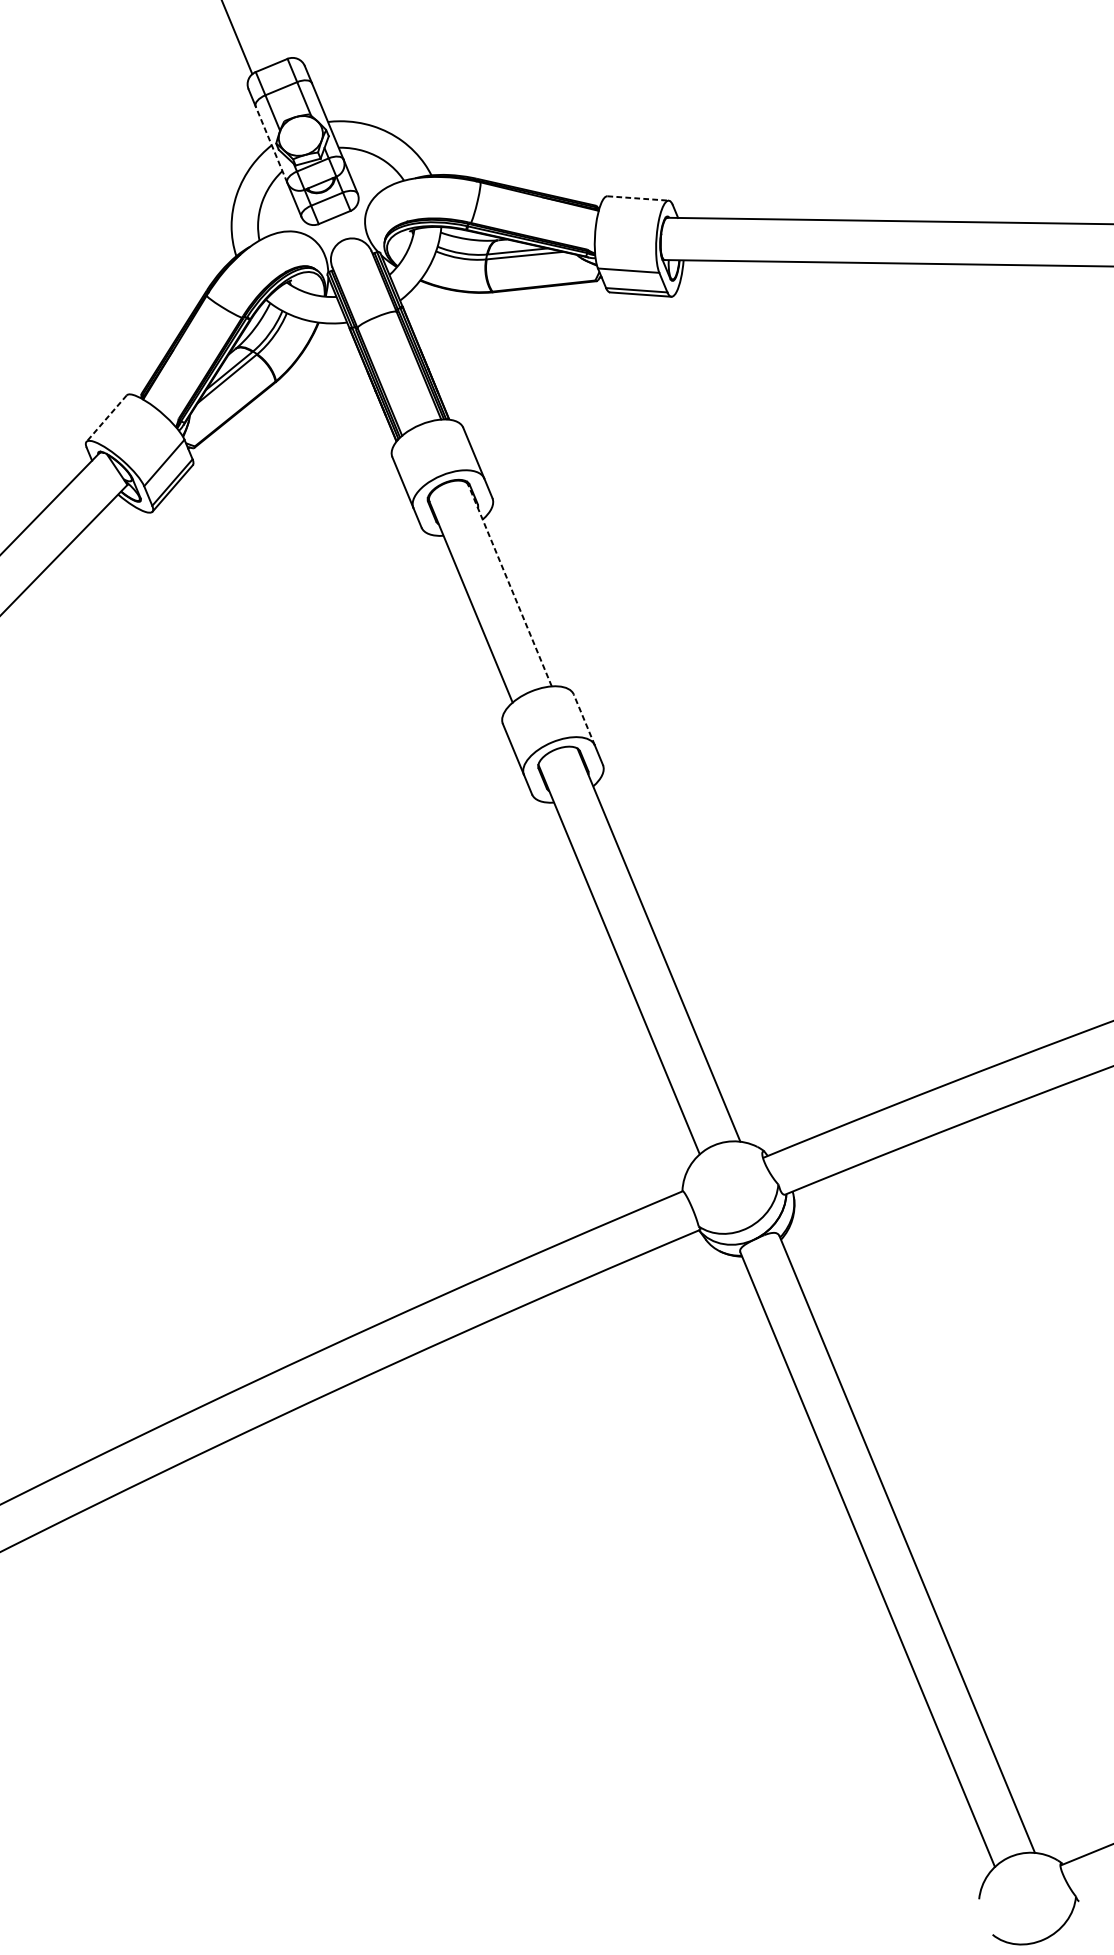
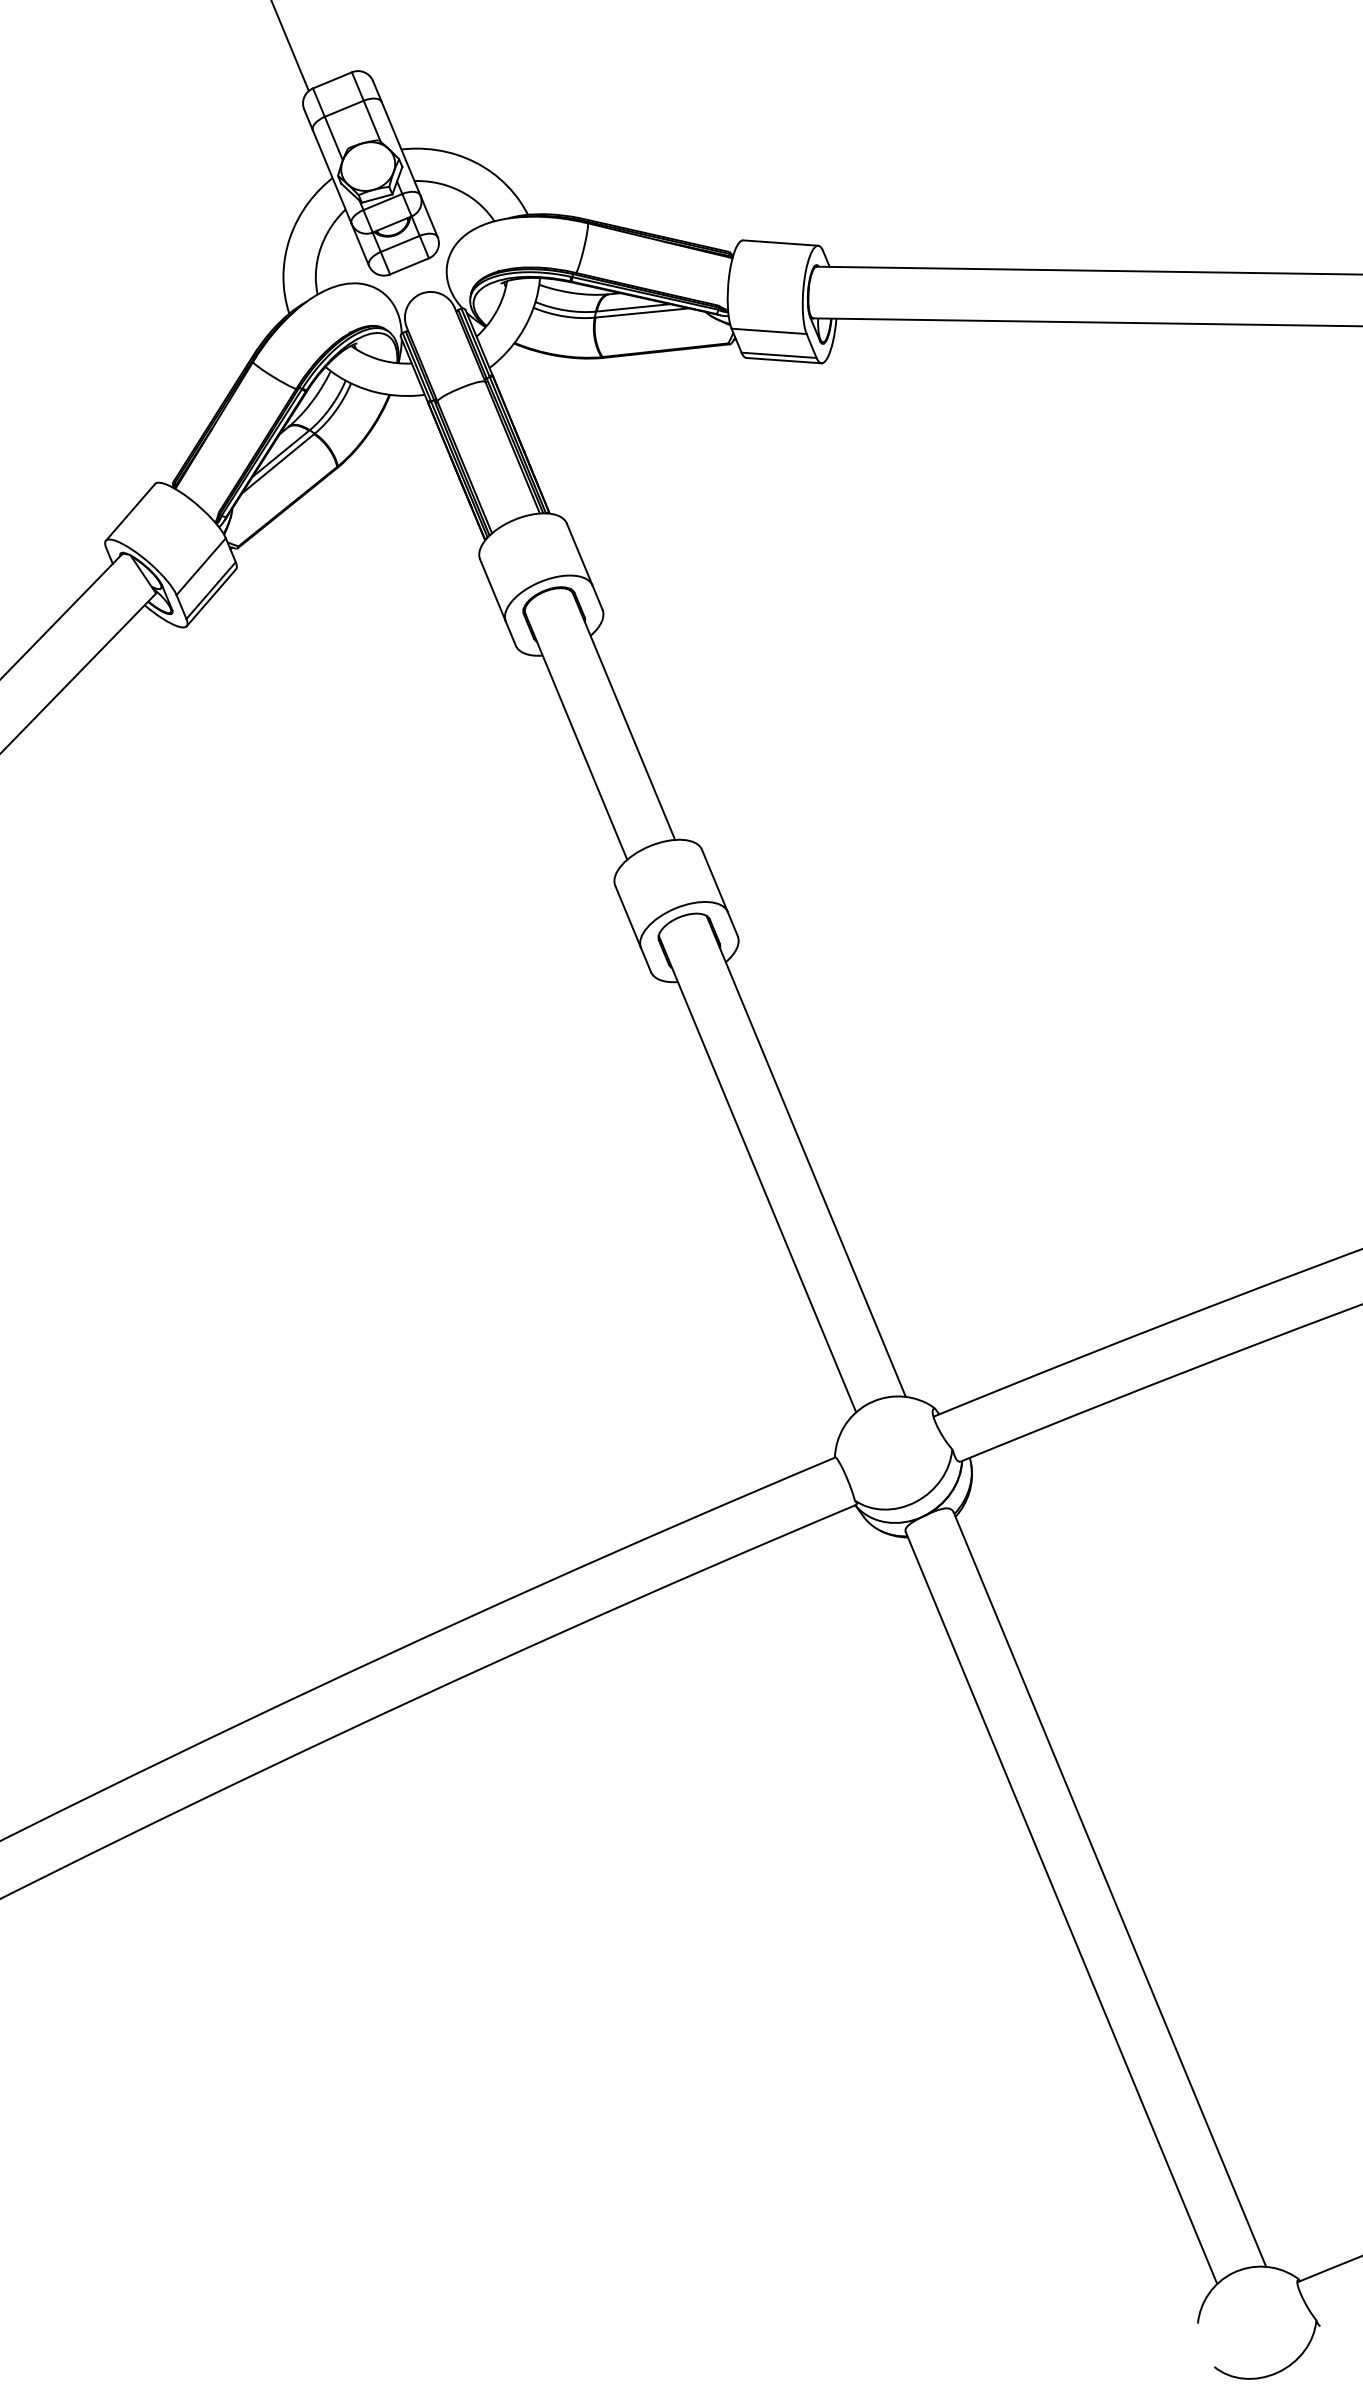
line: (271, 144) -> (332, 176), dashed -> solid
line: (637, 198) -> (780, 243), dashed -> solid
line: (106, 418) -> (130, 512), dashed -> solid
line: (509, 585) -> (623, 716), dashed -> solid
line: (583, 720) -> (714, 881), dashed -> solid

